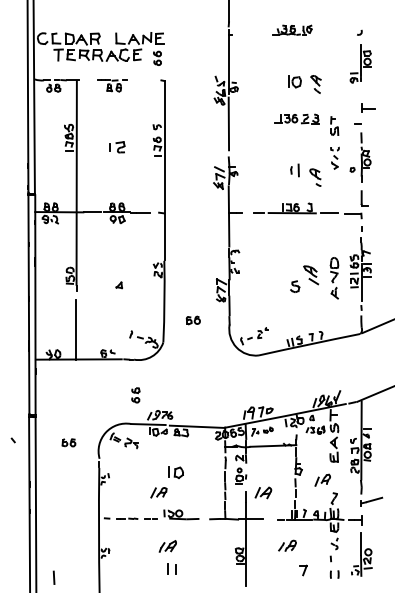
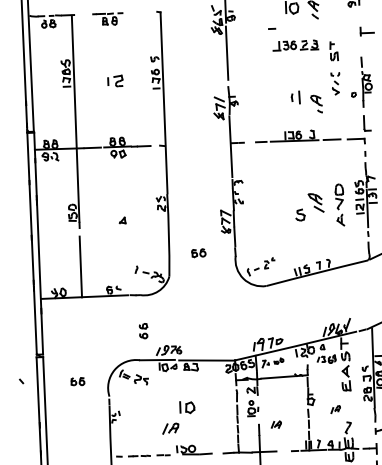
line: (357, 123) -> (271, 28), moved
part: (322, 479) -> (335, 408), size x0.6
part: (263, 492) -> (276, 424), size x0.6

